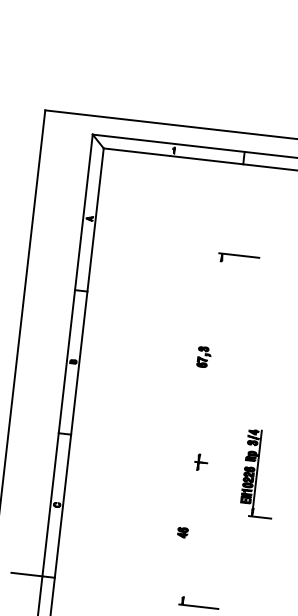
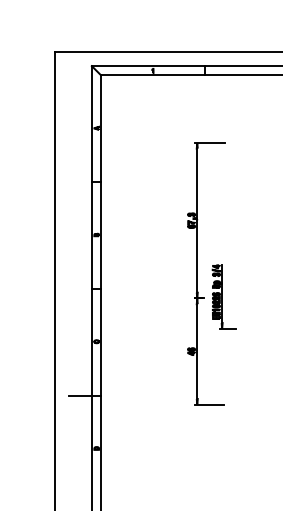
line: (210, 357) -> (197, 220), added
part: (258, 473) -> (223, 296), moved
line: (190, 533) -> (197, 351), added

